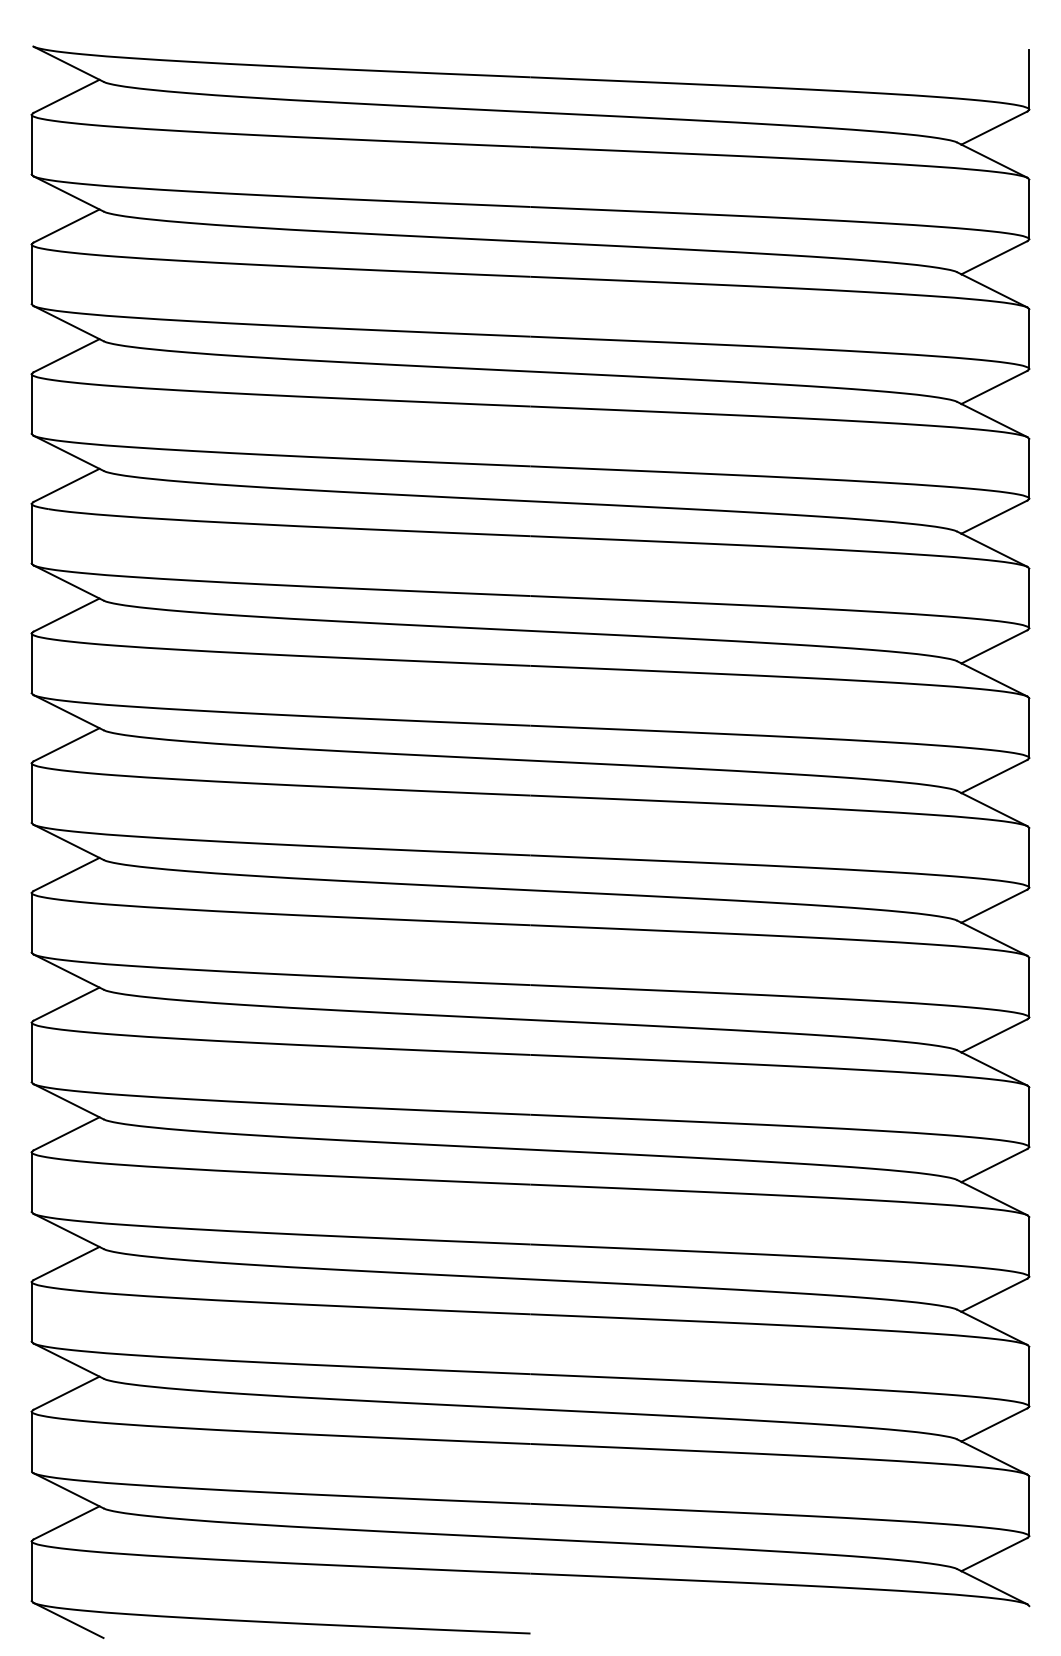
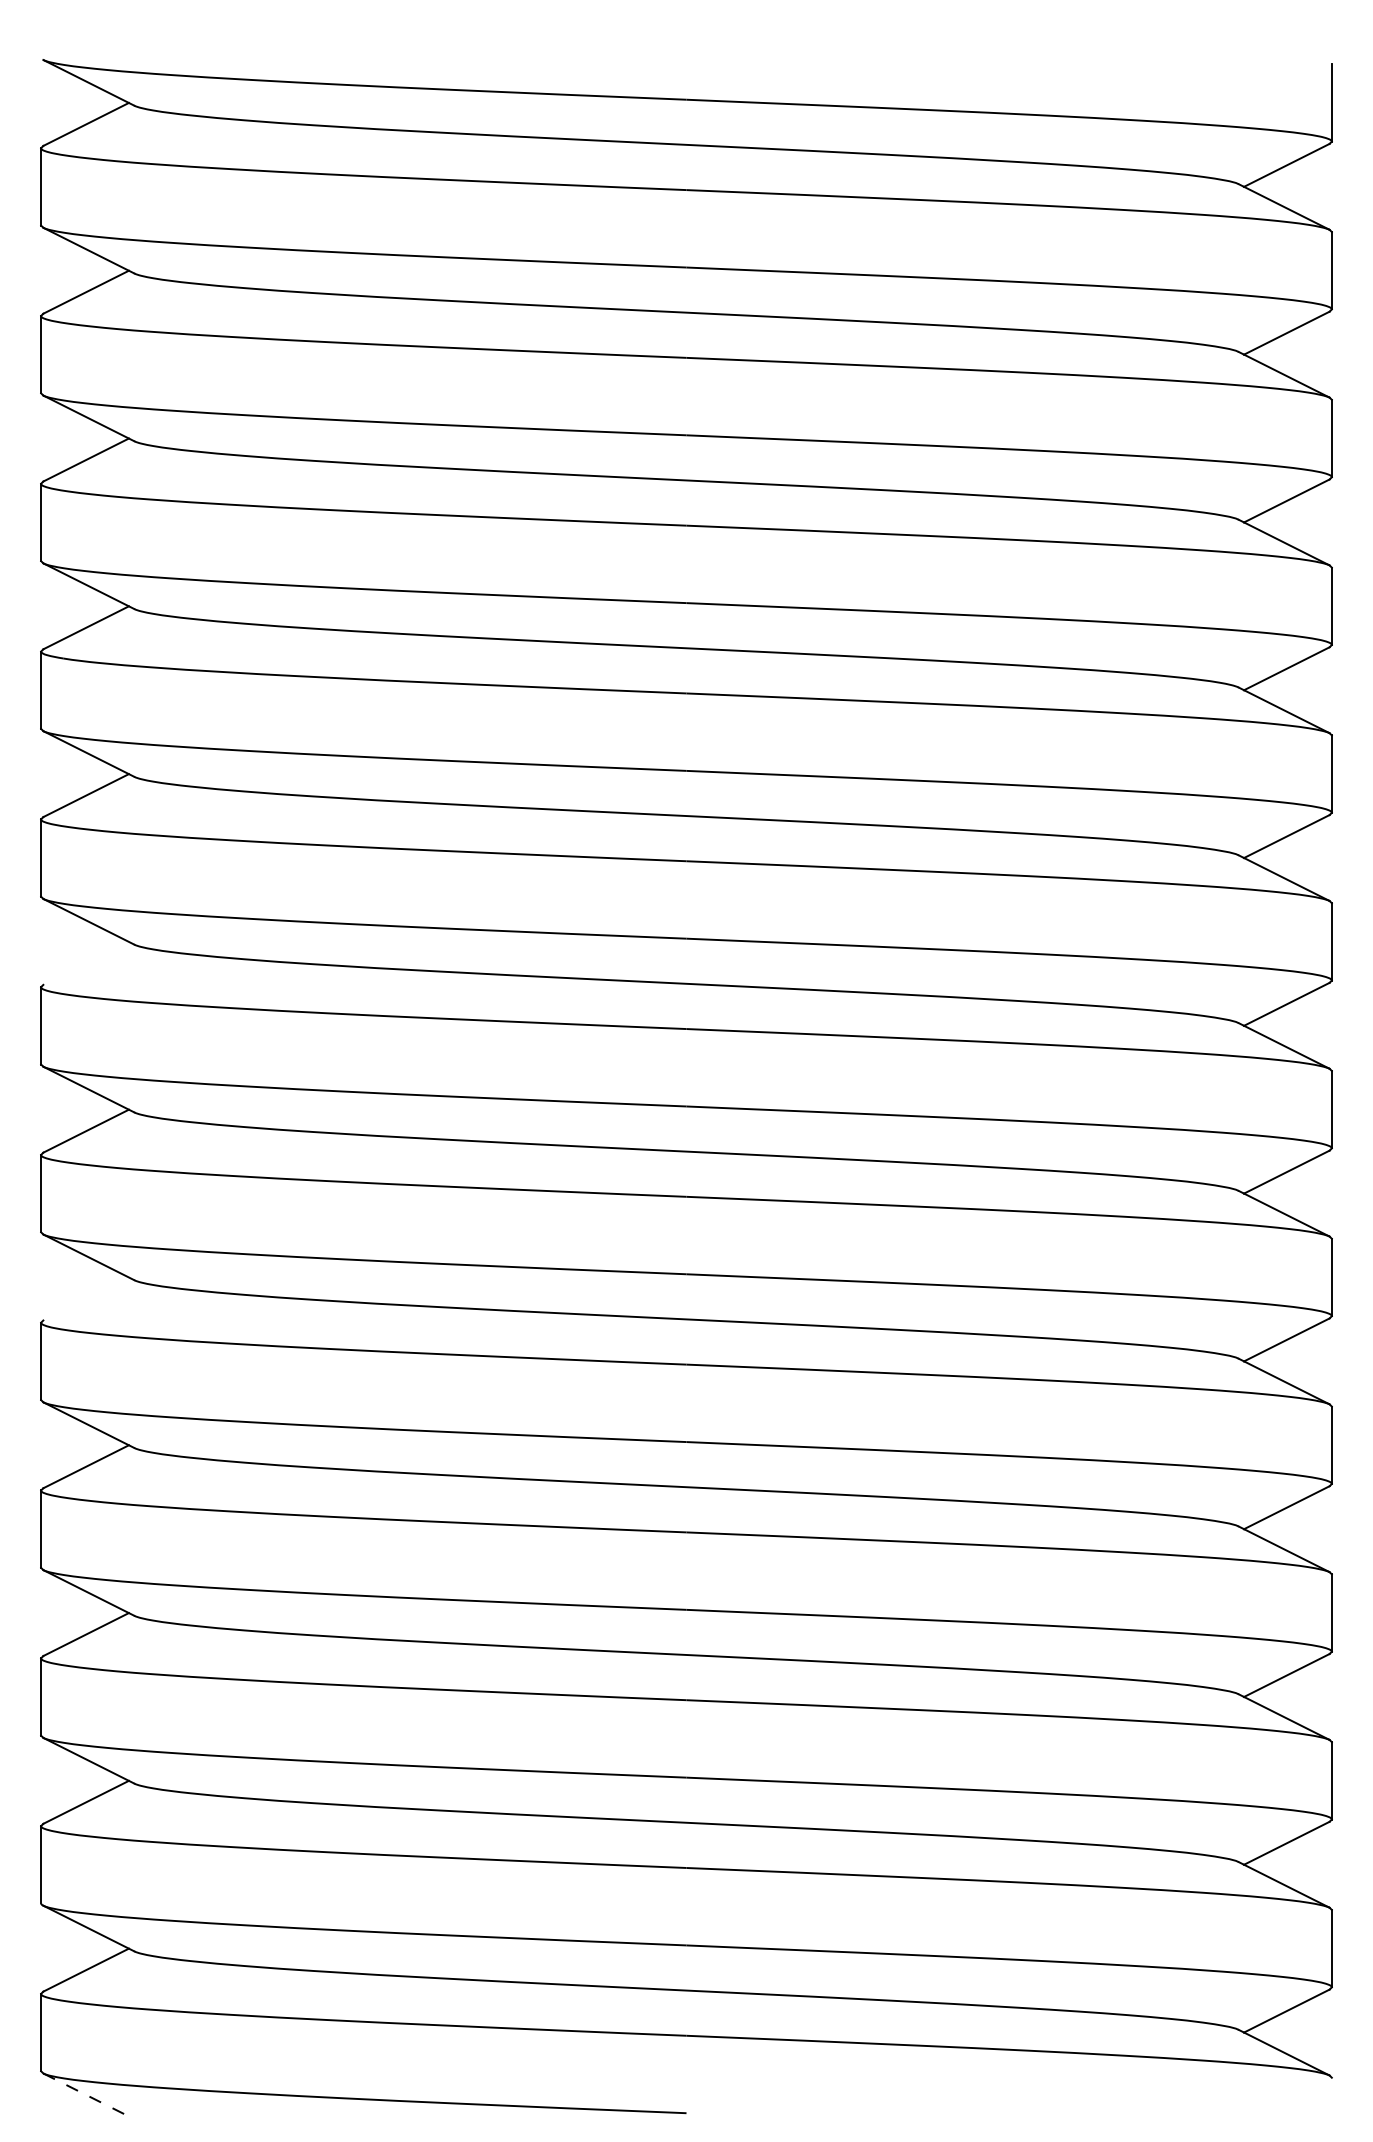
line: (65, 744) -> (85, 962), removed
line: (65, 1003) -> (85, 1298), removed
line: (68, 1620) -> (88, 2096), solid -> dashed

